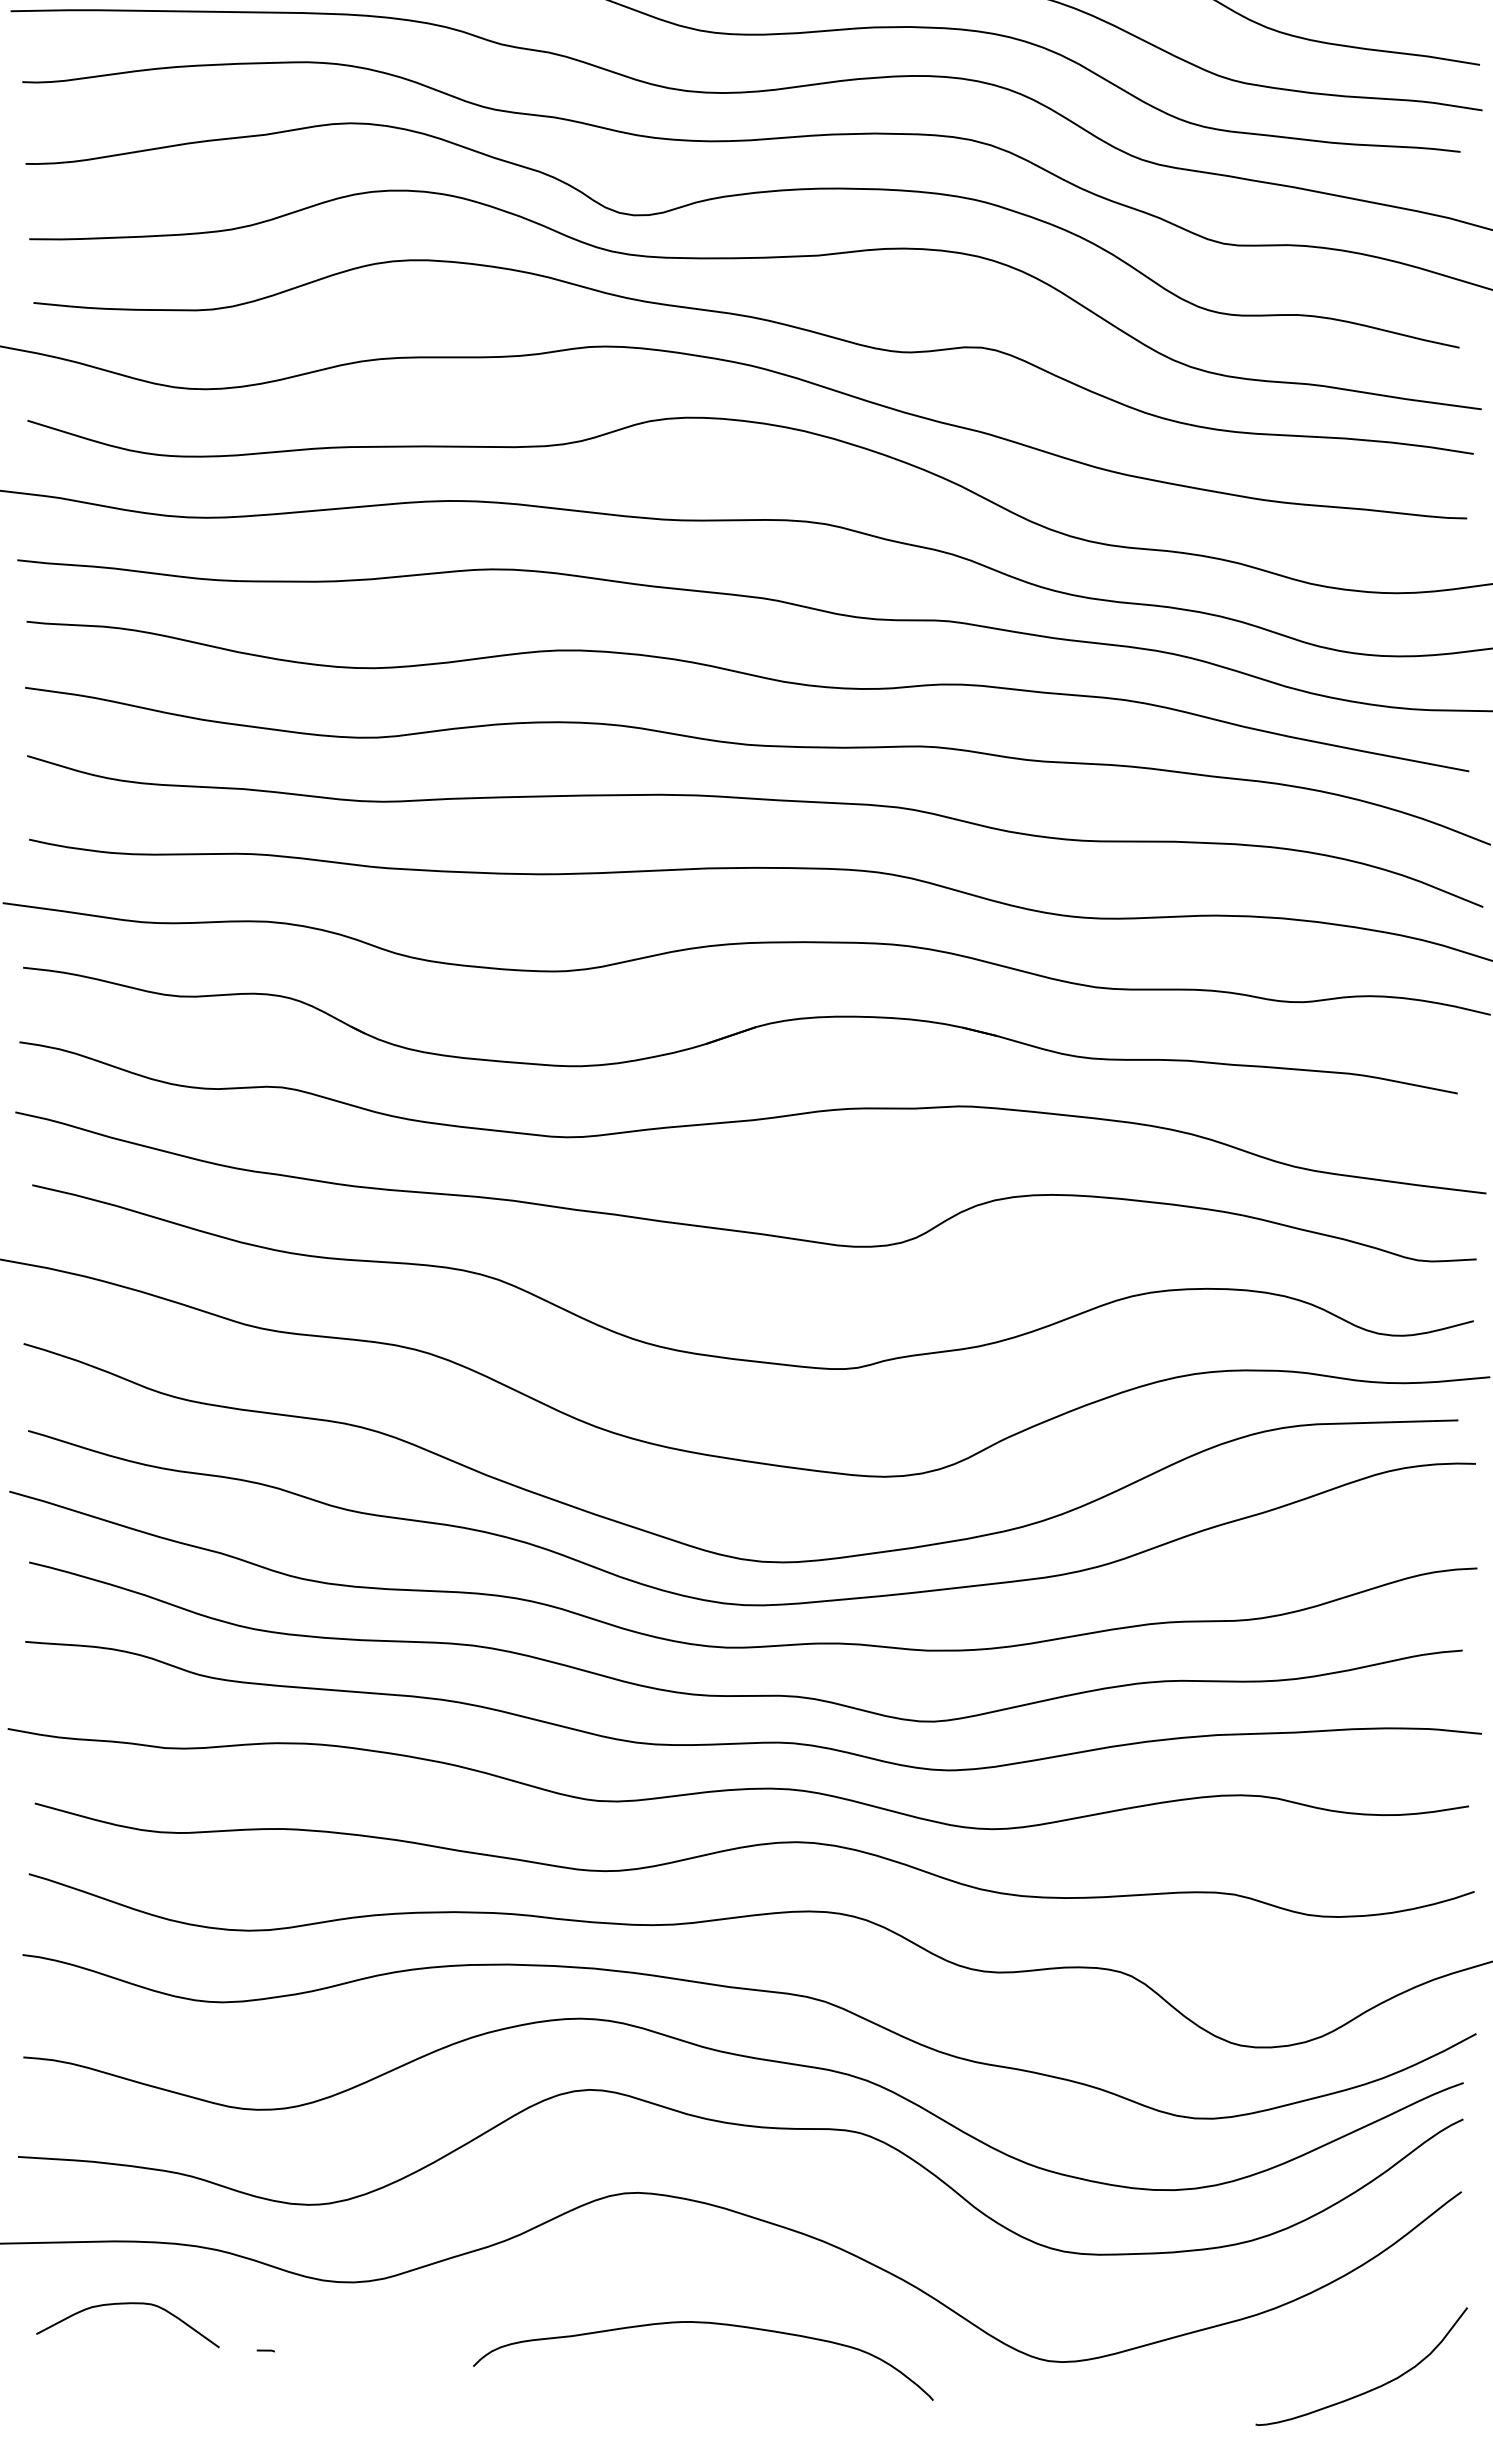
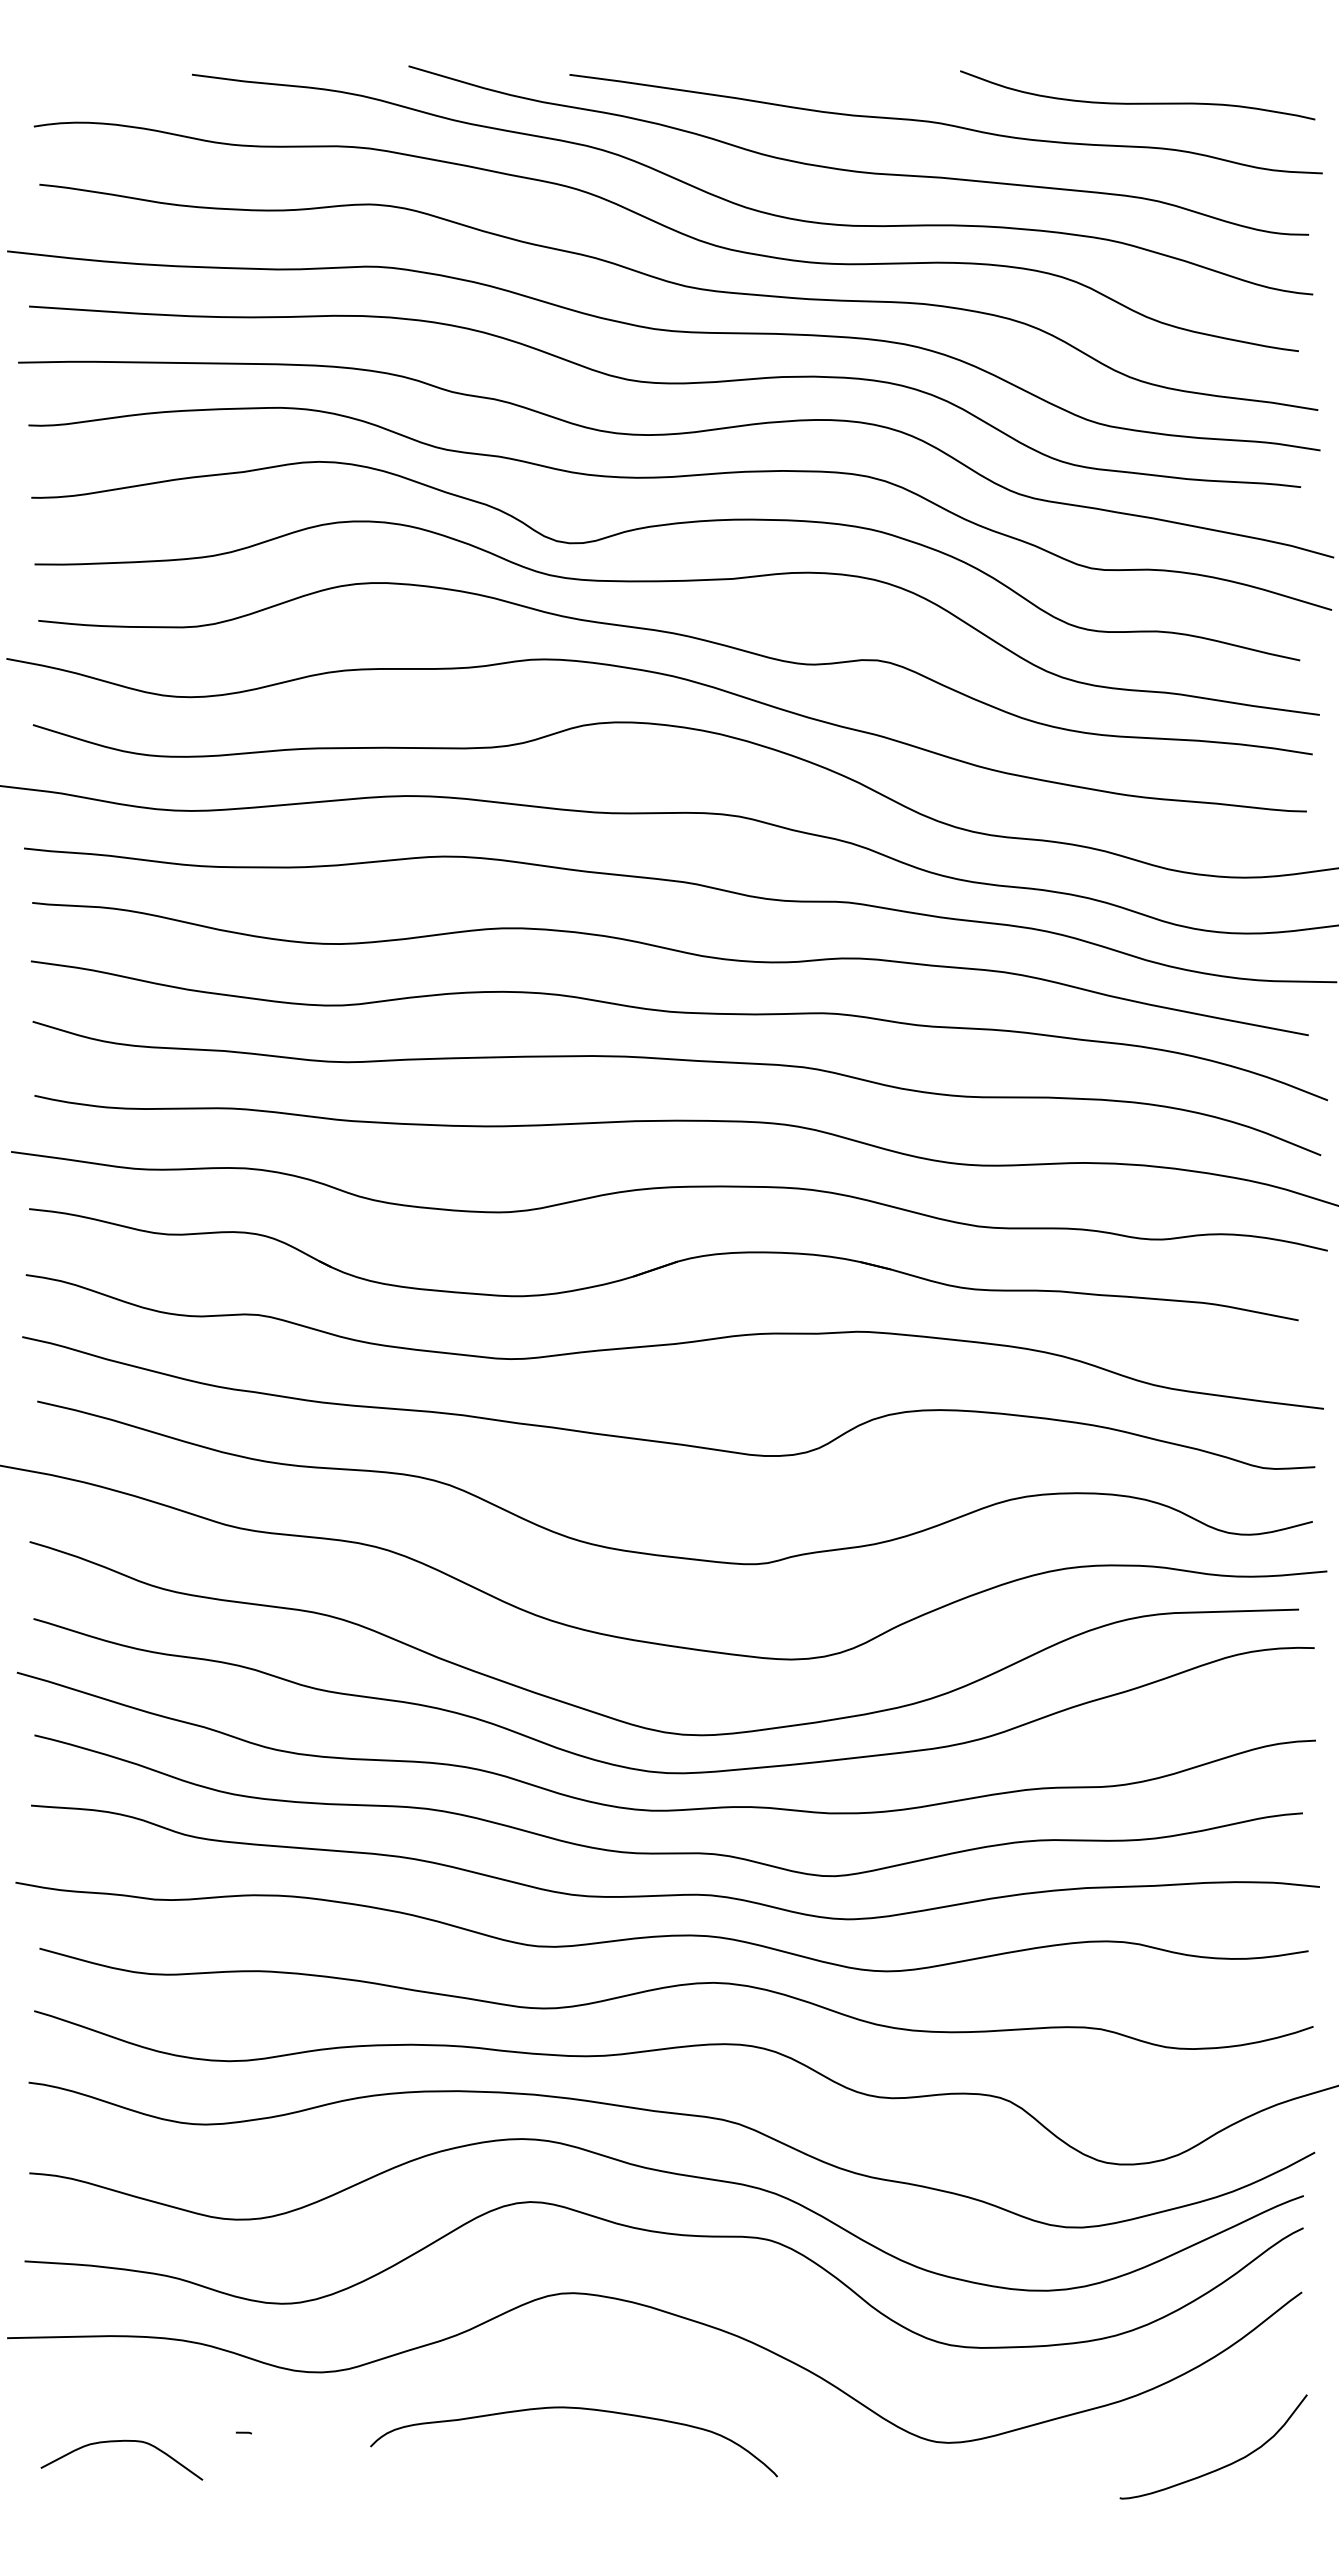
curve: (127, 2303) -> (121, 2441), moved
curve: (709, 2324) -> (579, 2409), moved

